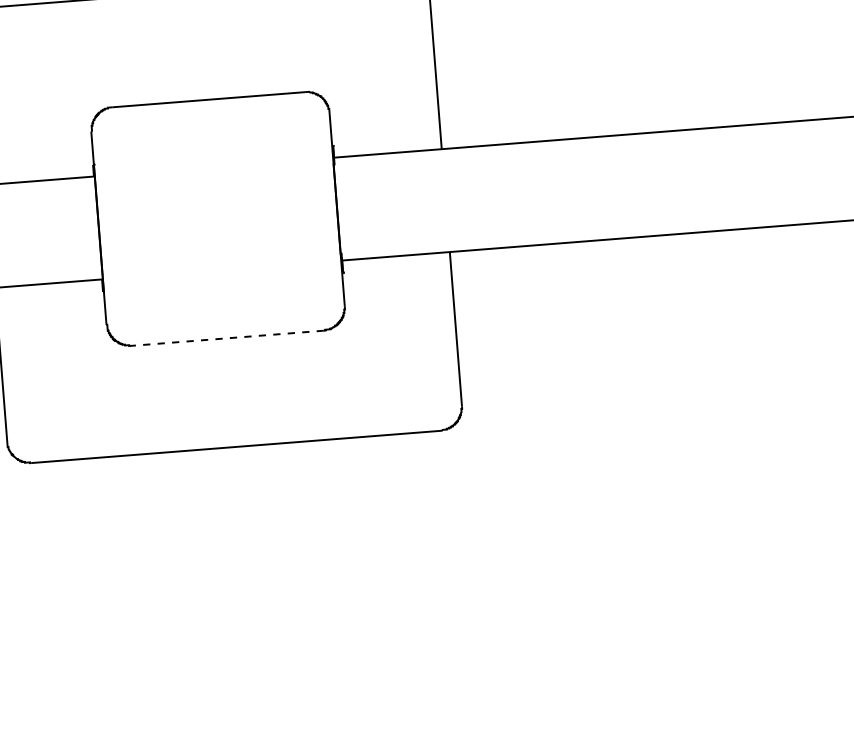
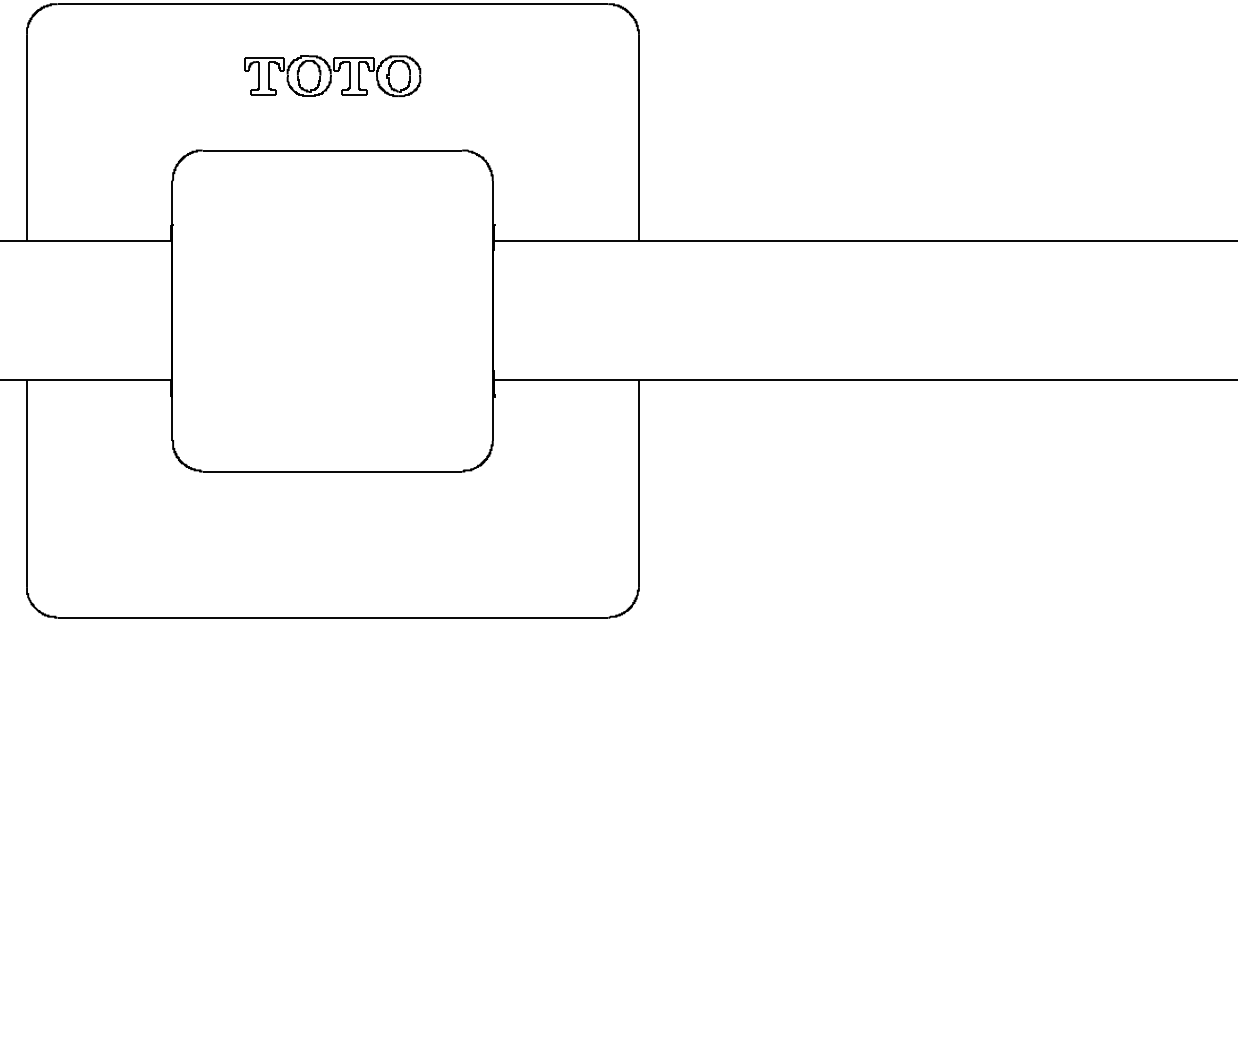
part: (204, 43) -> (332, 75), added
line: (227, 338) -> (332, 471), dashed -> solid

